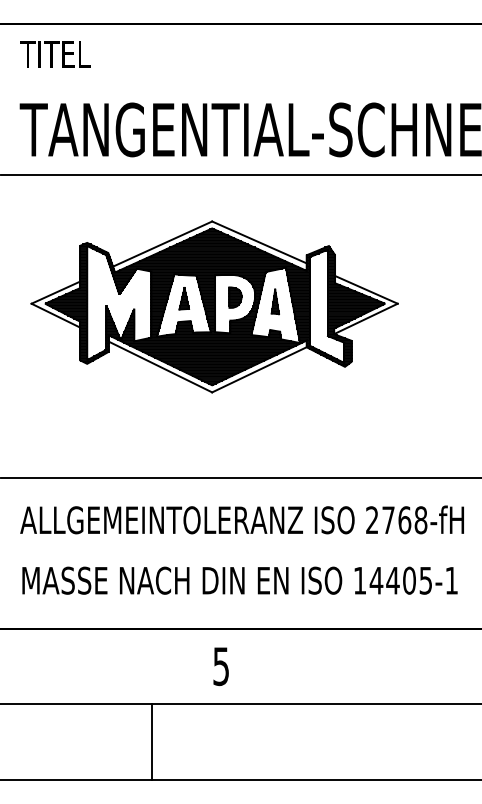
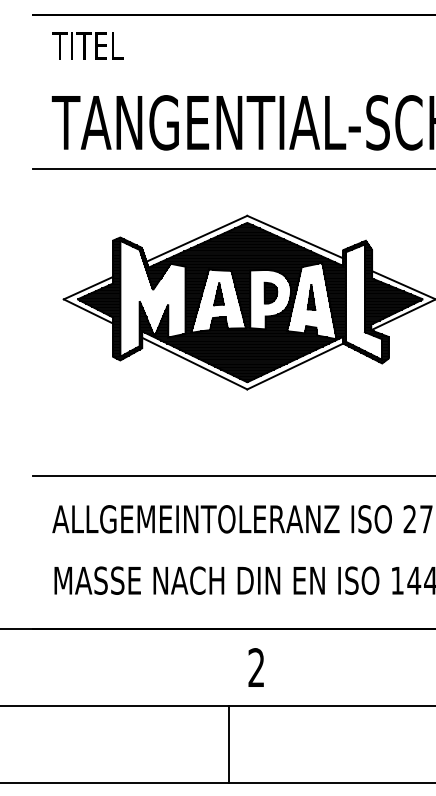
text: (220, 666) -> (255, 667), 5 -> 2
line: (152, 741) -> (229, 744), moved

